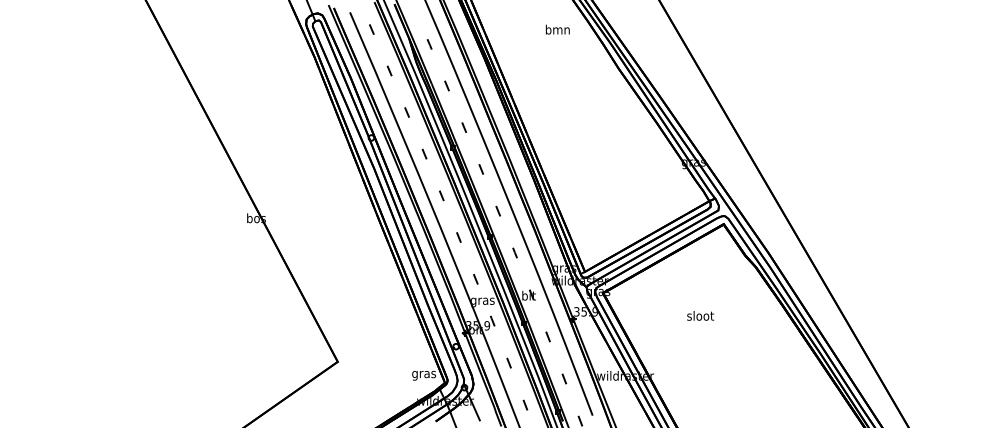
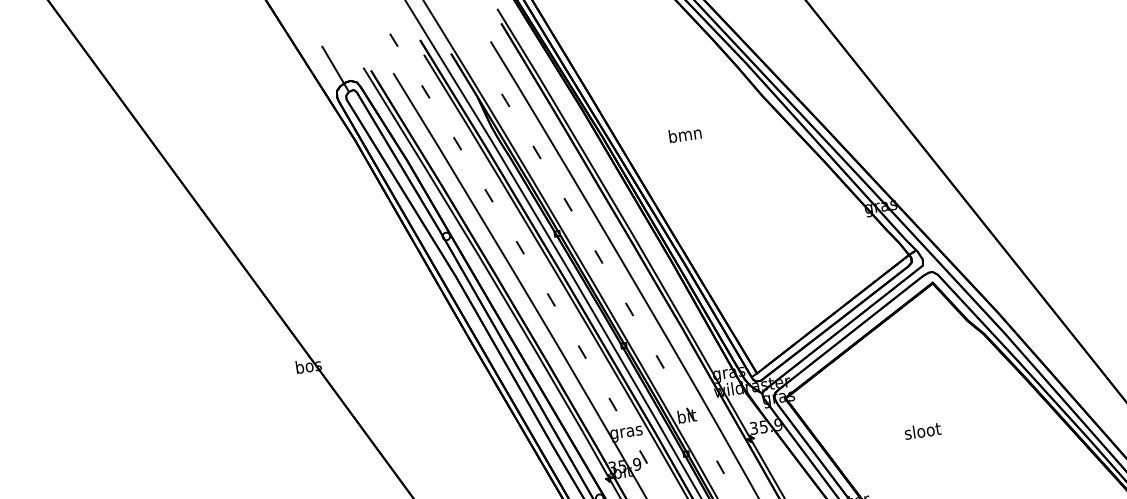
text: (557, 29) -> (684, 134), moved
text: (700, 315) -> (922, 430), moved

